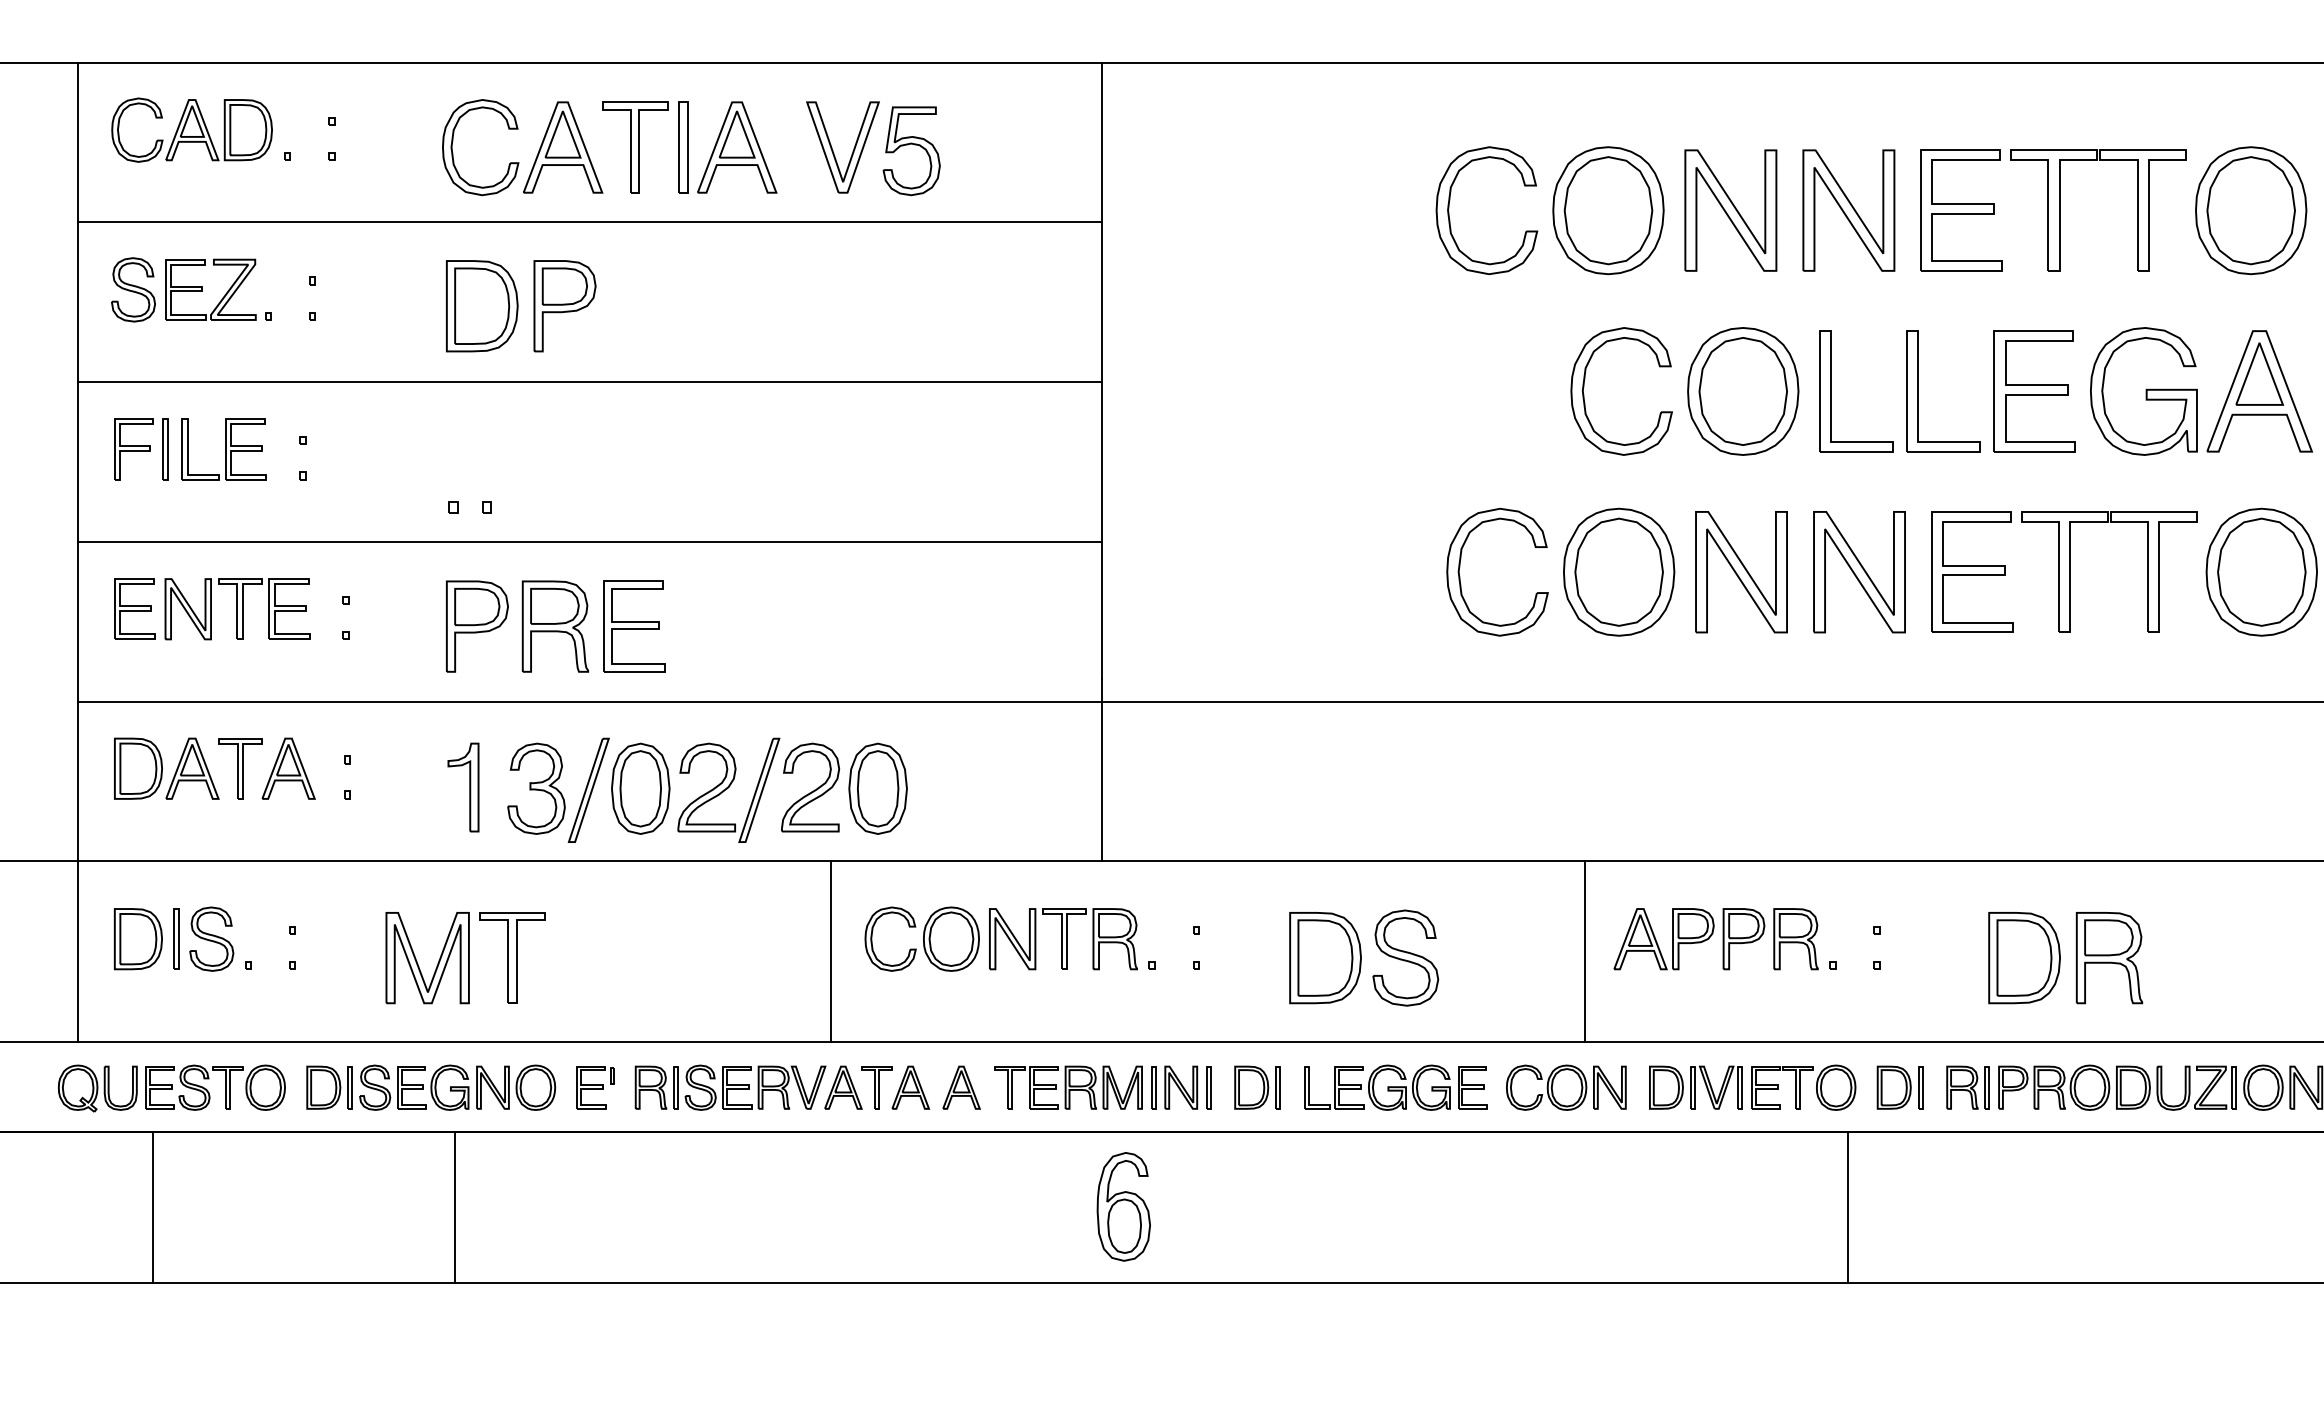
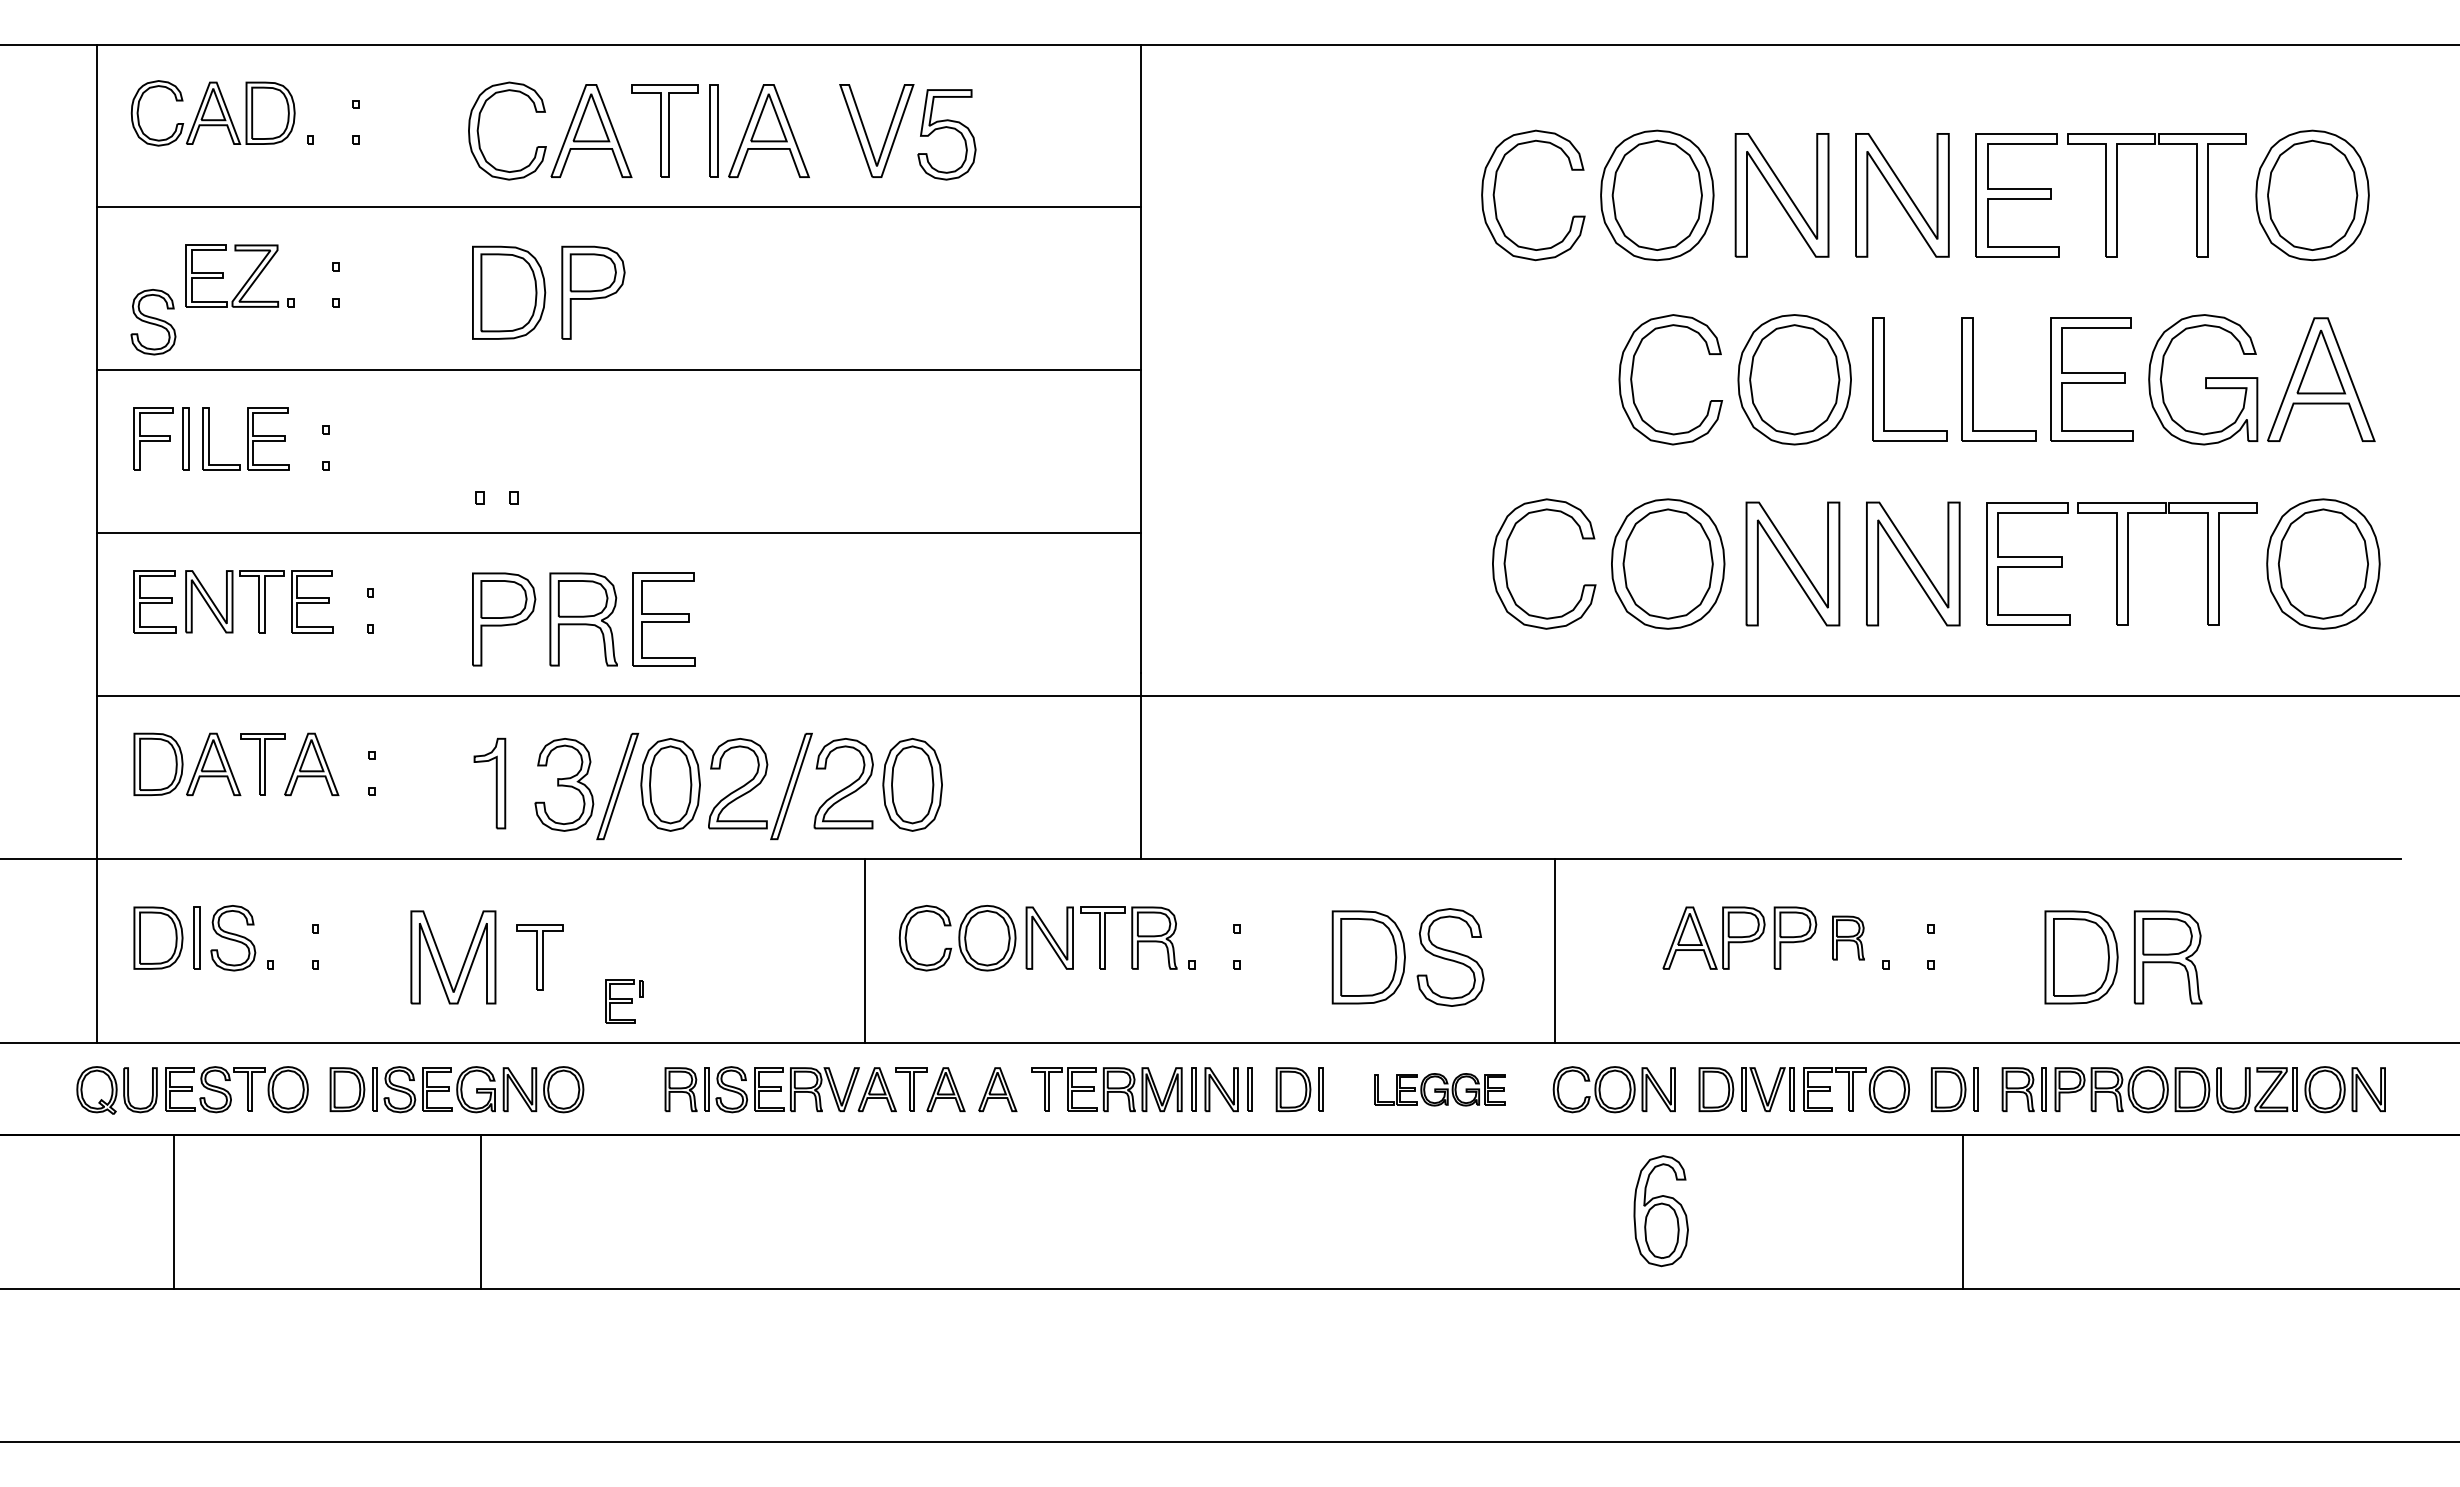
part: (133, 290) -> (153, 322), moved
part: (1795, 938) -> (1848, 937), size x0.7
line: (1584, 951) -> (1554, 950), moved
part: (512, 958) -> (539, 957), size x0.7
part: (595, 1087) -> (624, 1001), moved
part: (1395, 1087) -> (1440, 1089), size x0.7
part: (1123, 1207) -> (1660, 1211), moved
line: (1847, 1207) -> (1962, 1211), moved

